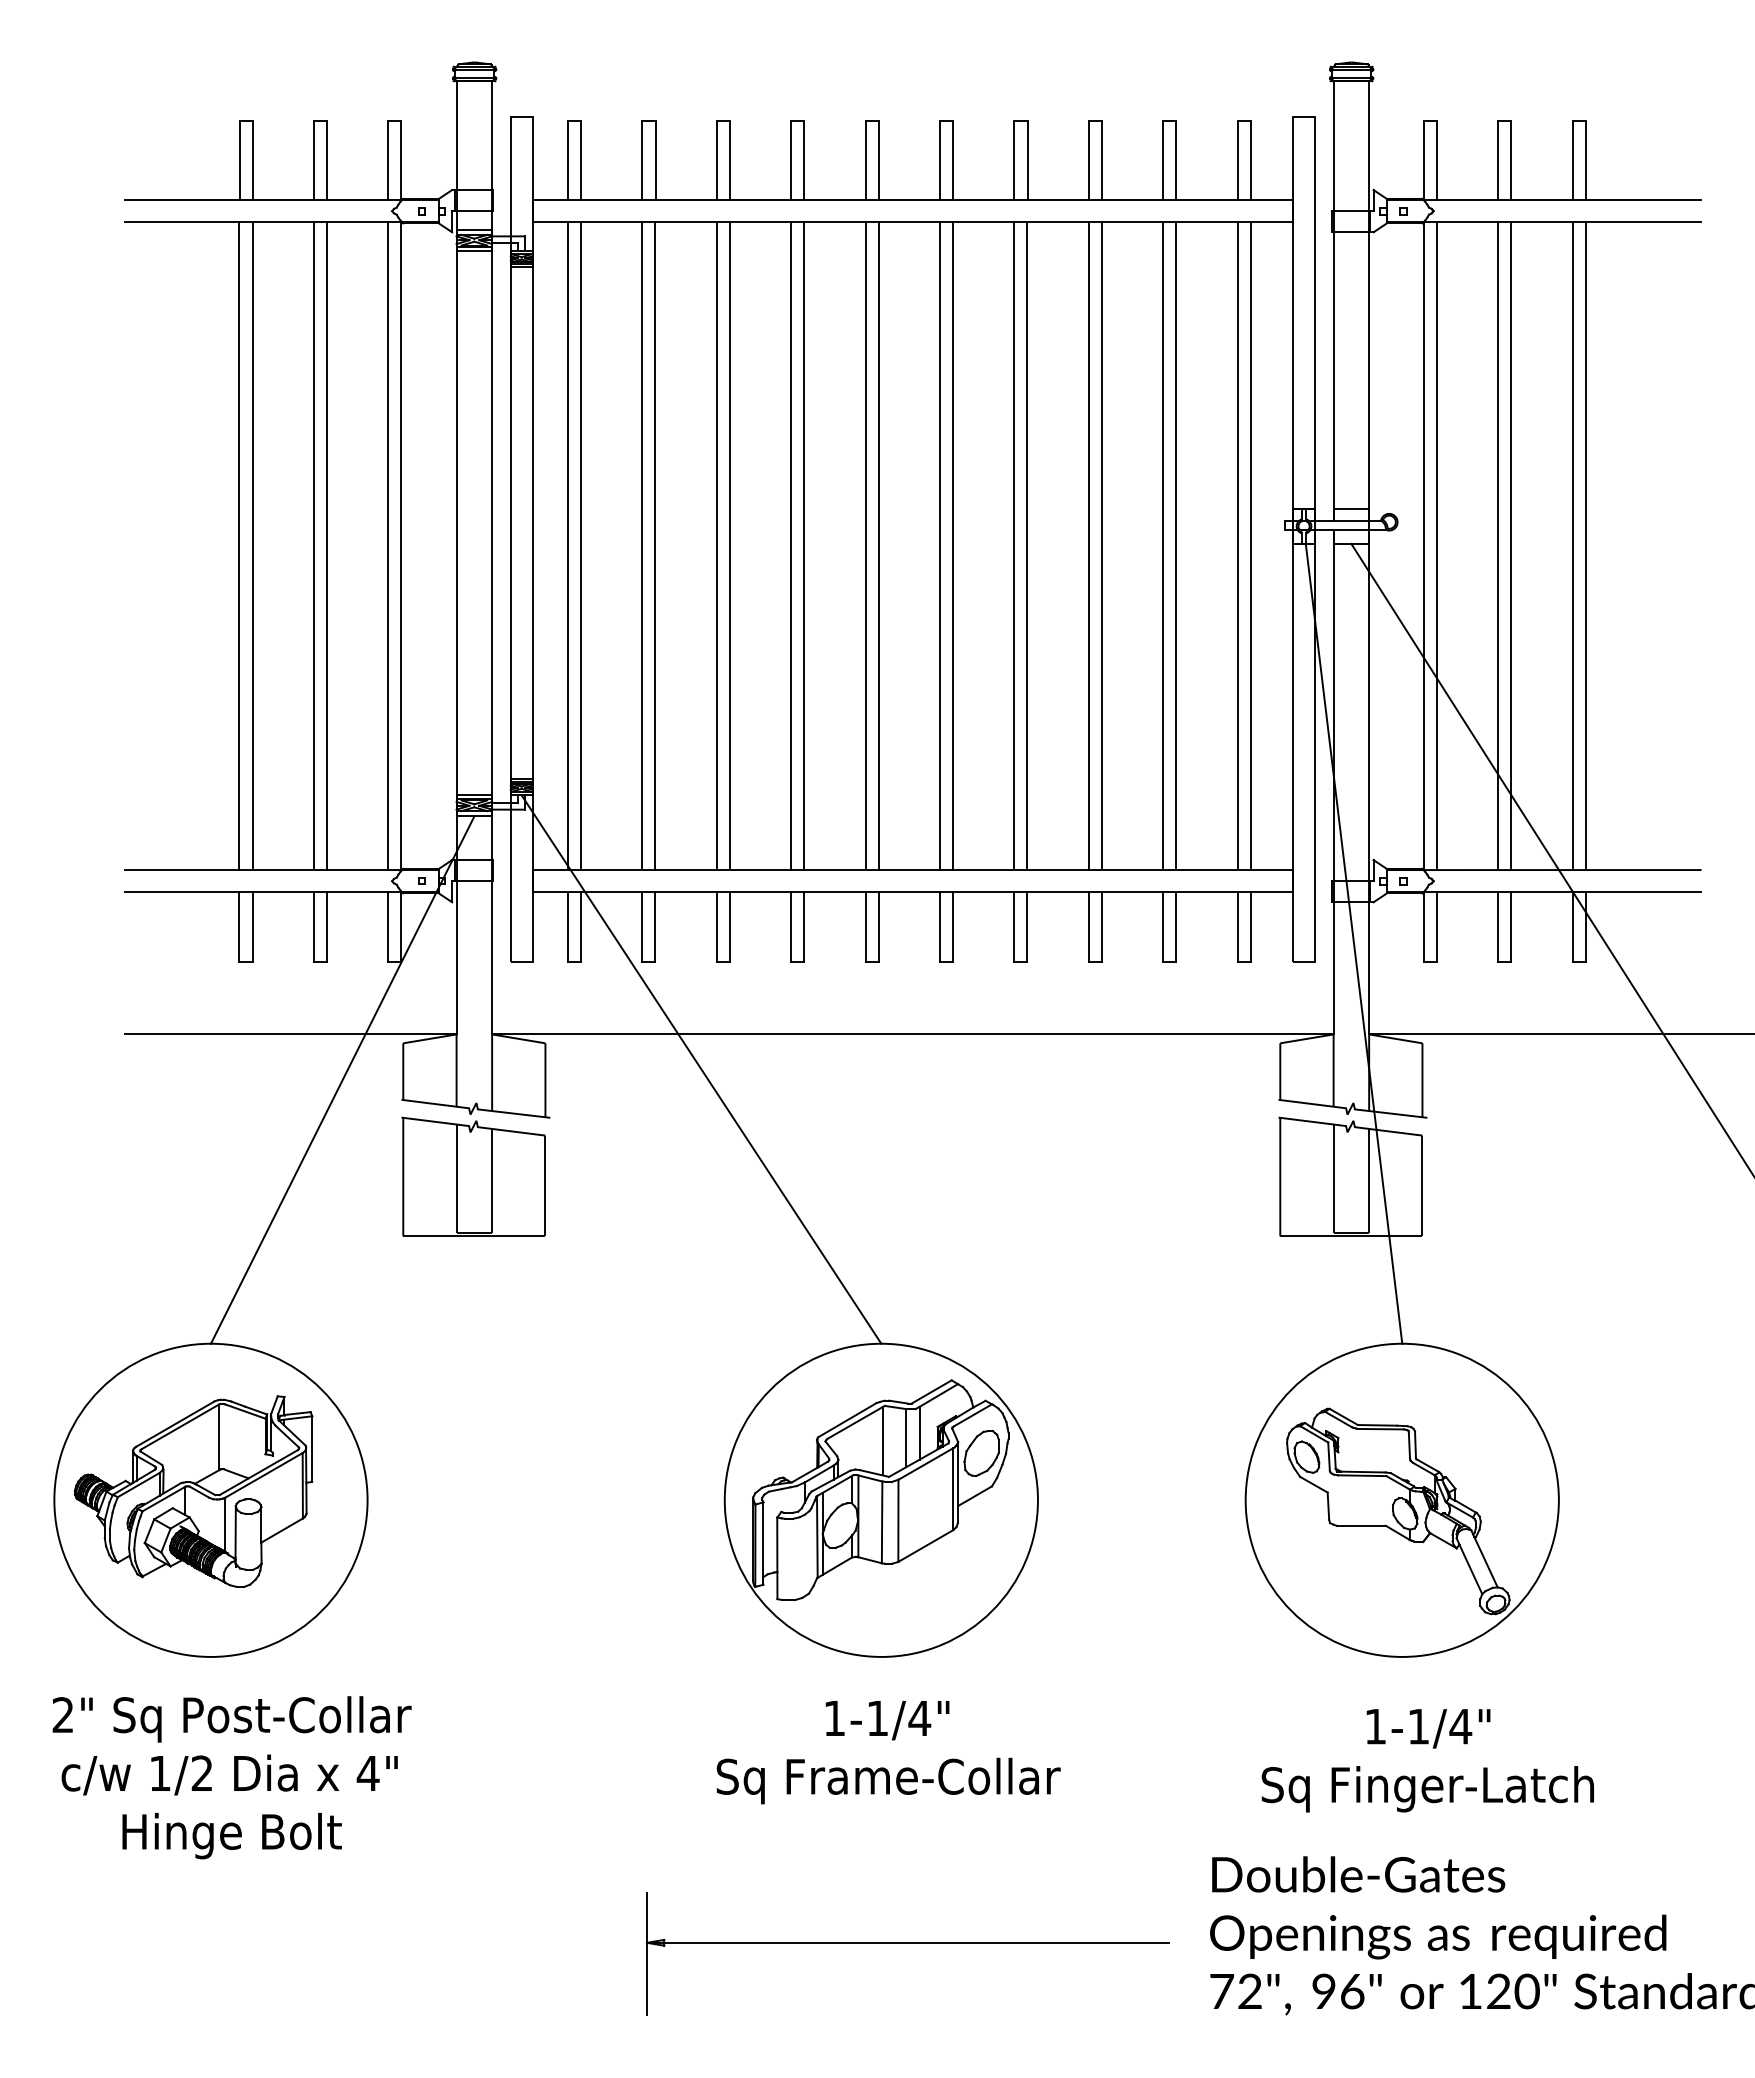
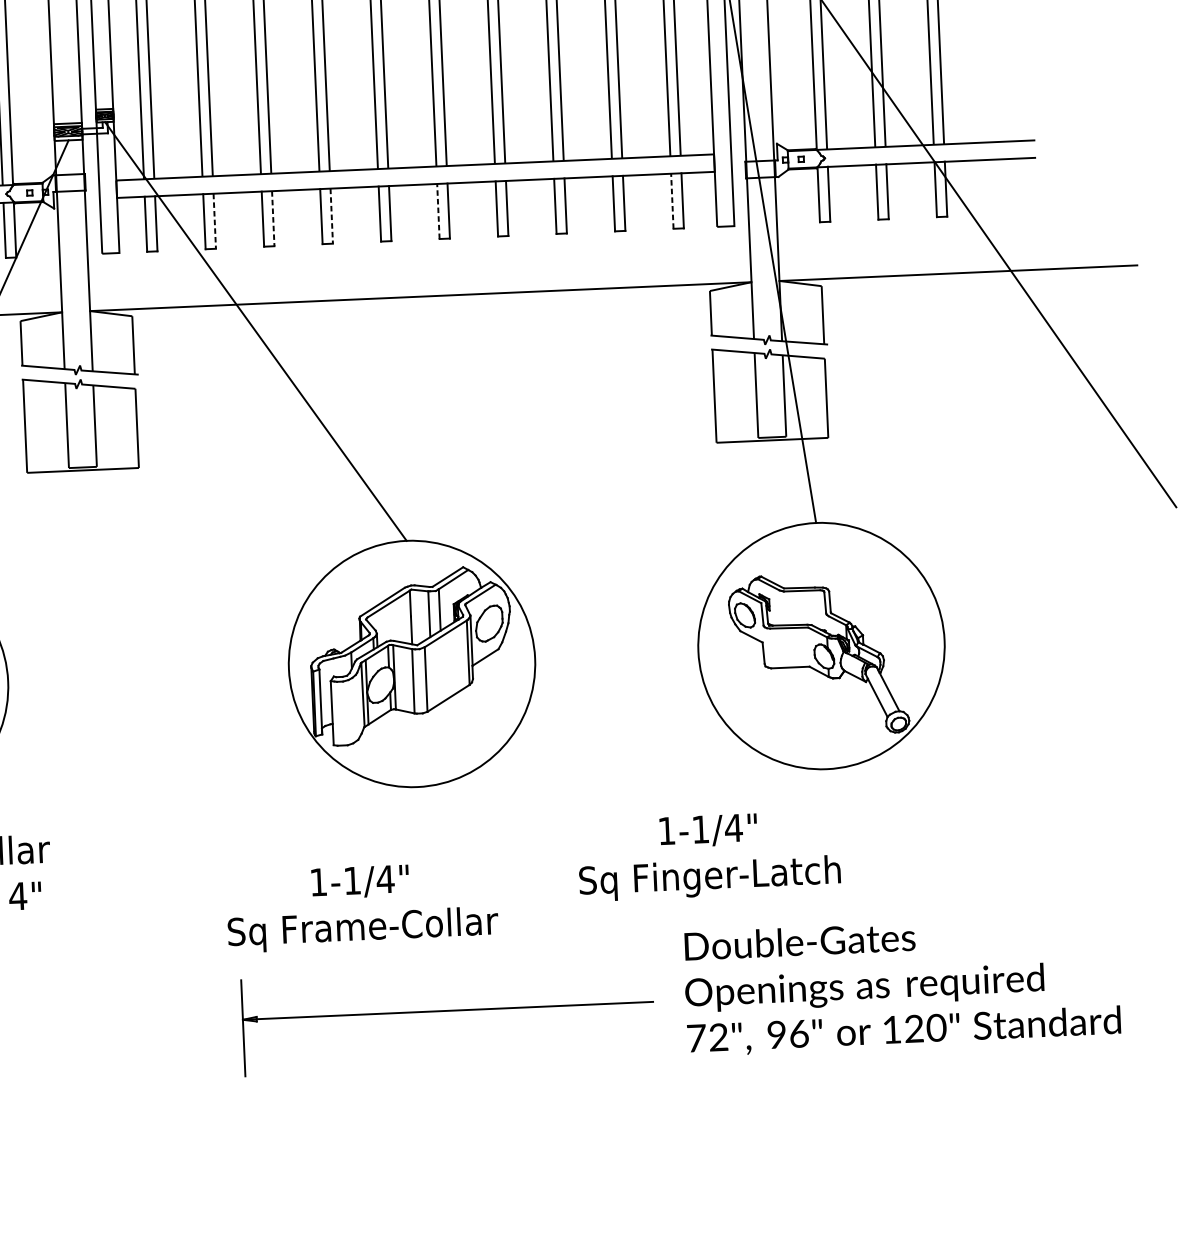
line: (939, 926) -> (438, 210), solid -> dashed
line: (1237, 926) -> (672, 200), solid -> dashed
line: (655, 927) -> (214, 221), solid -> dashed
line: (729, 927) -> (273, 218), solid -> dashed
line: (804, 927) -> (331, 216), solid -> dashed
text: (888, 1752) -> (362, 907), moved
text: (1427, 1760) -> (708, 855), moved

